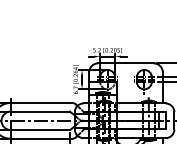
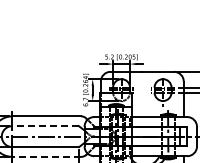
line: (40, 111) -> (45, 126), solid -> dashed
line: (41, 138) -> (46, 156), solid -> dashed

